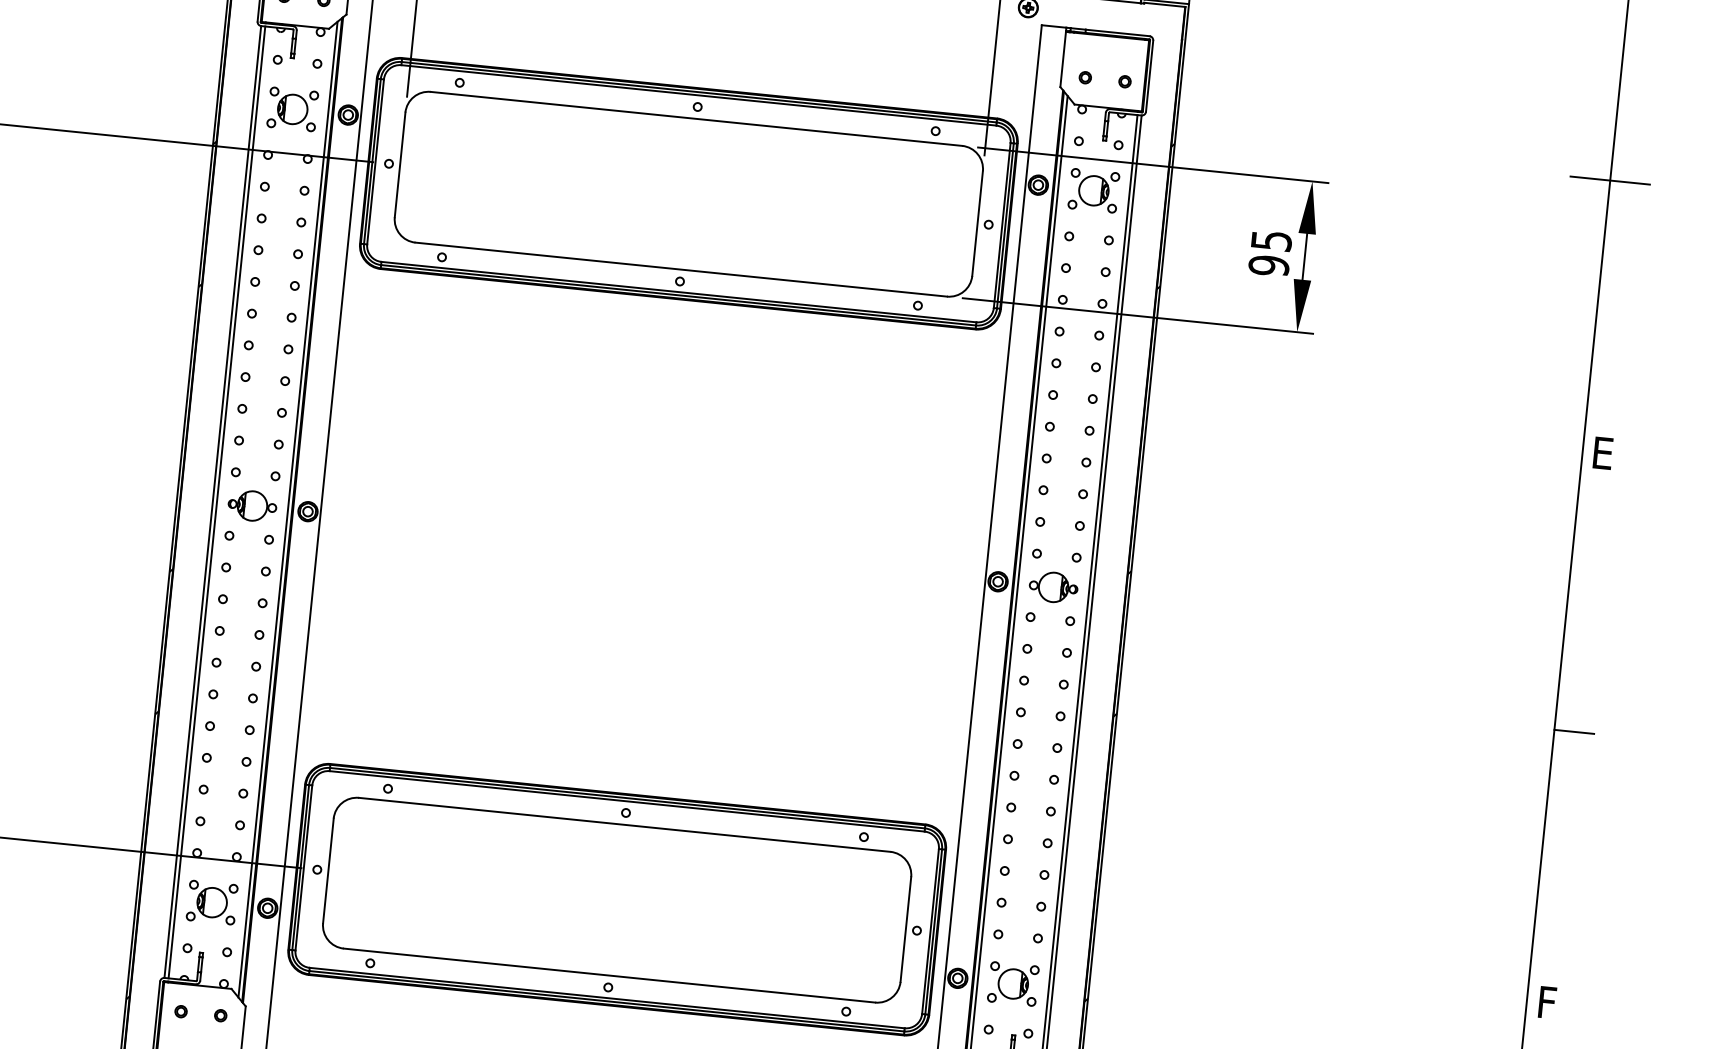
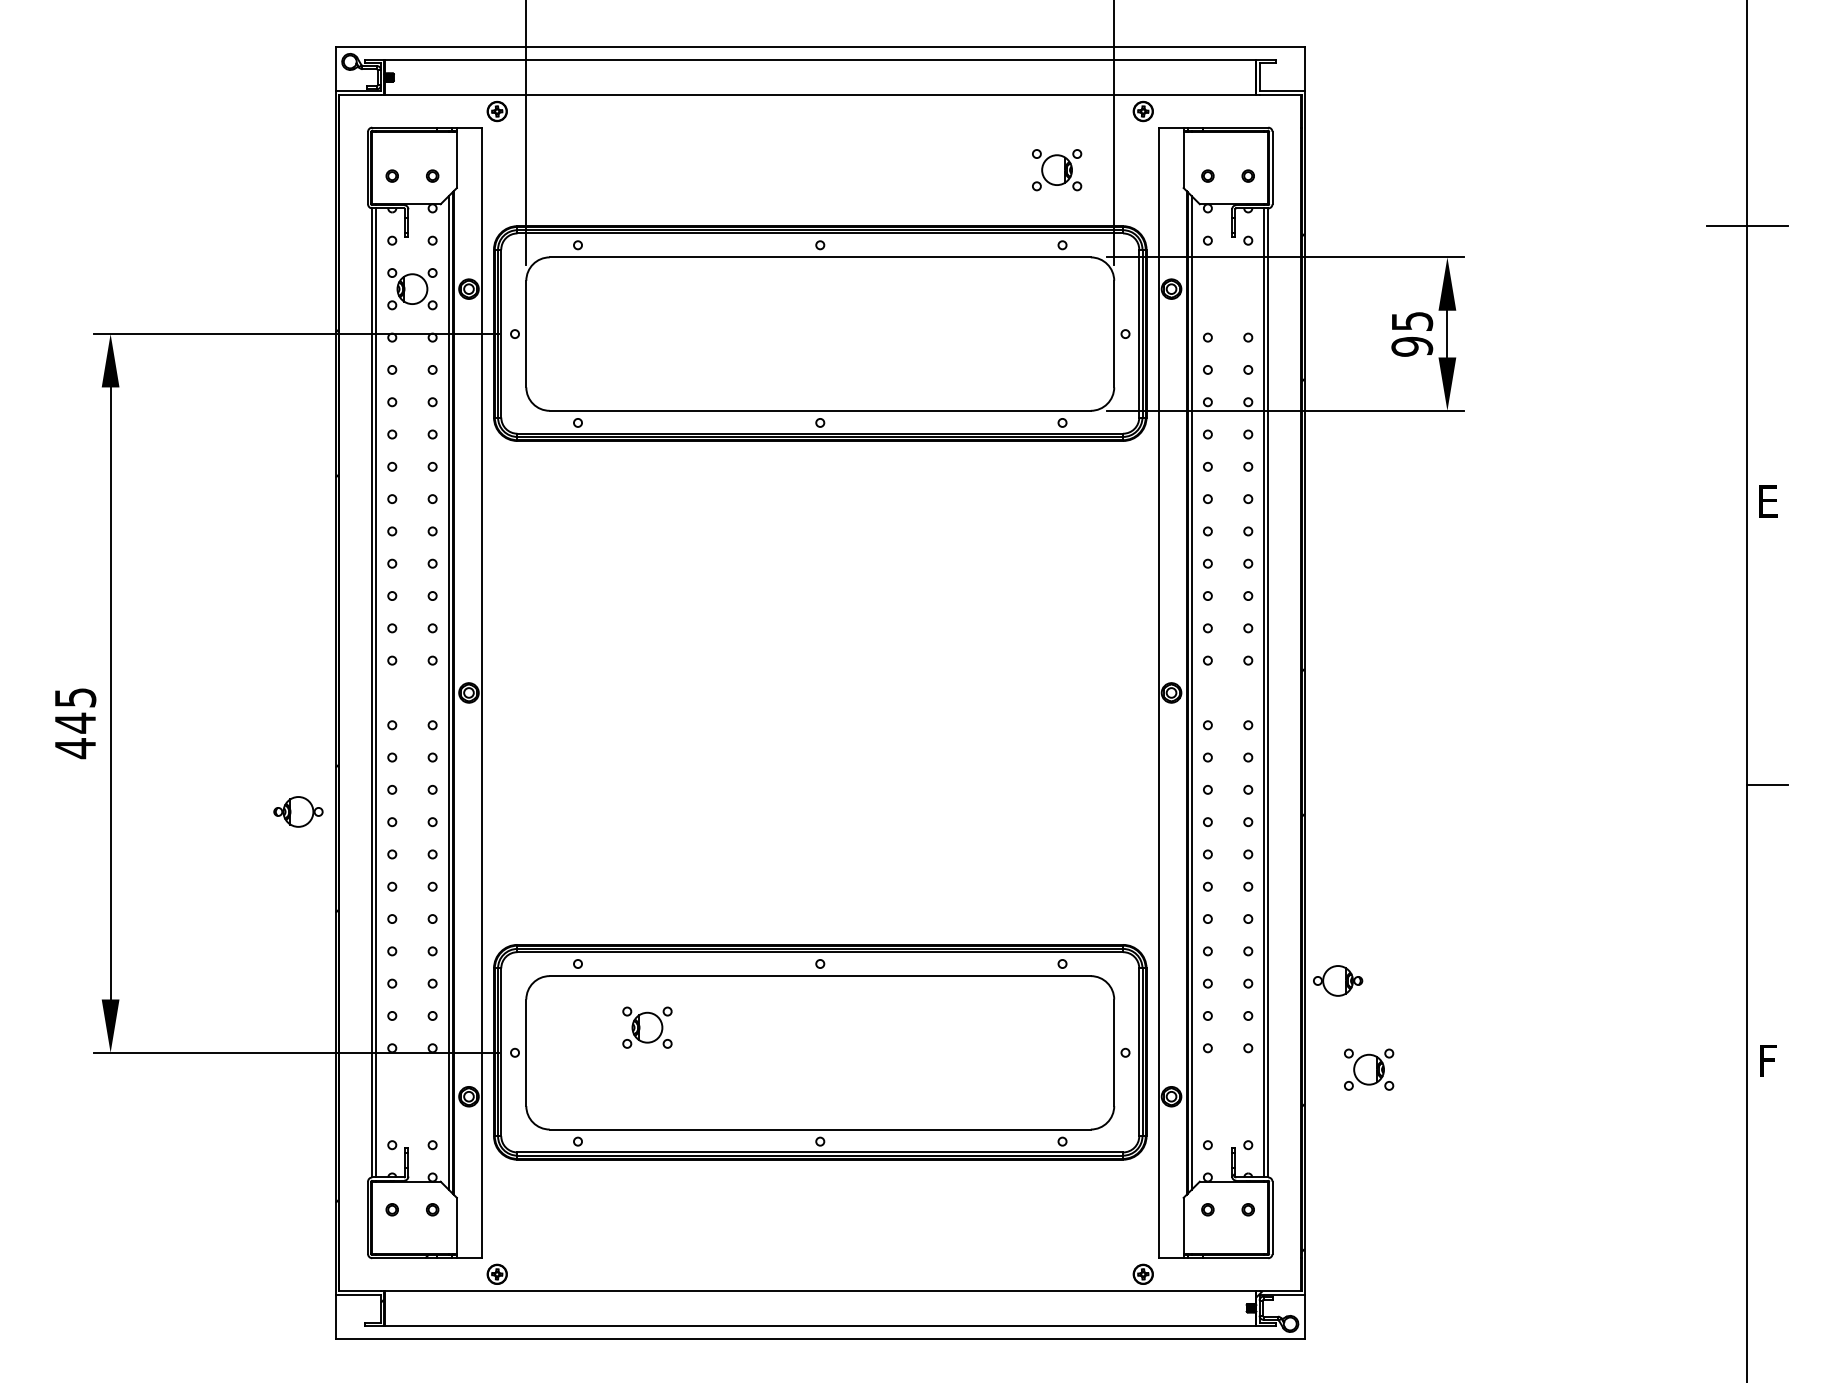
part: (1094, 191) -> (1057, 170), moved
part: (252, 505) -> (298, 811), moved
part: (1054, 587) -> (1338, 980), moved
part: (212, 902) -> (647, 1027), moved
part: (1013, 983) -> (1369, 1069), moved

